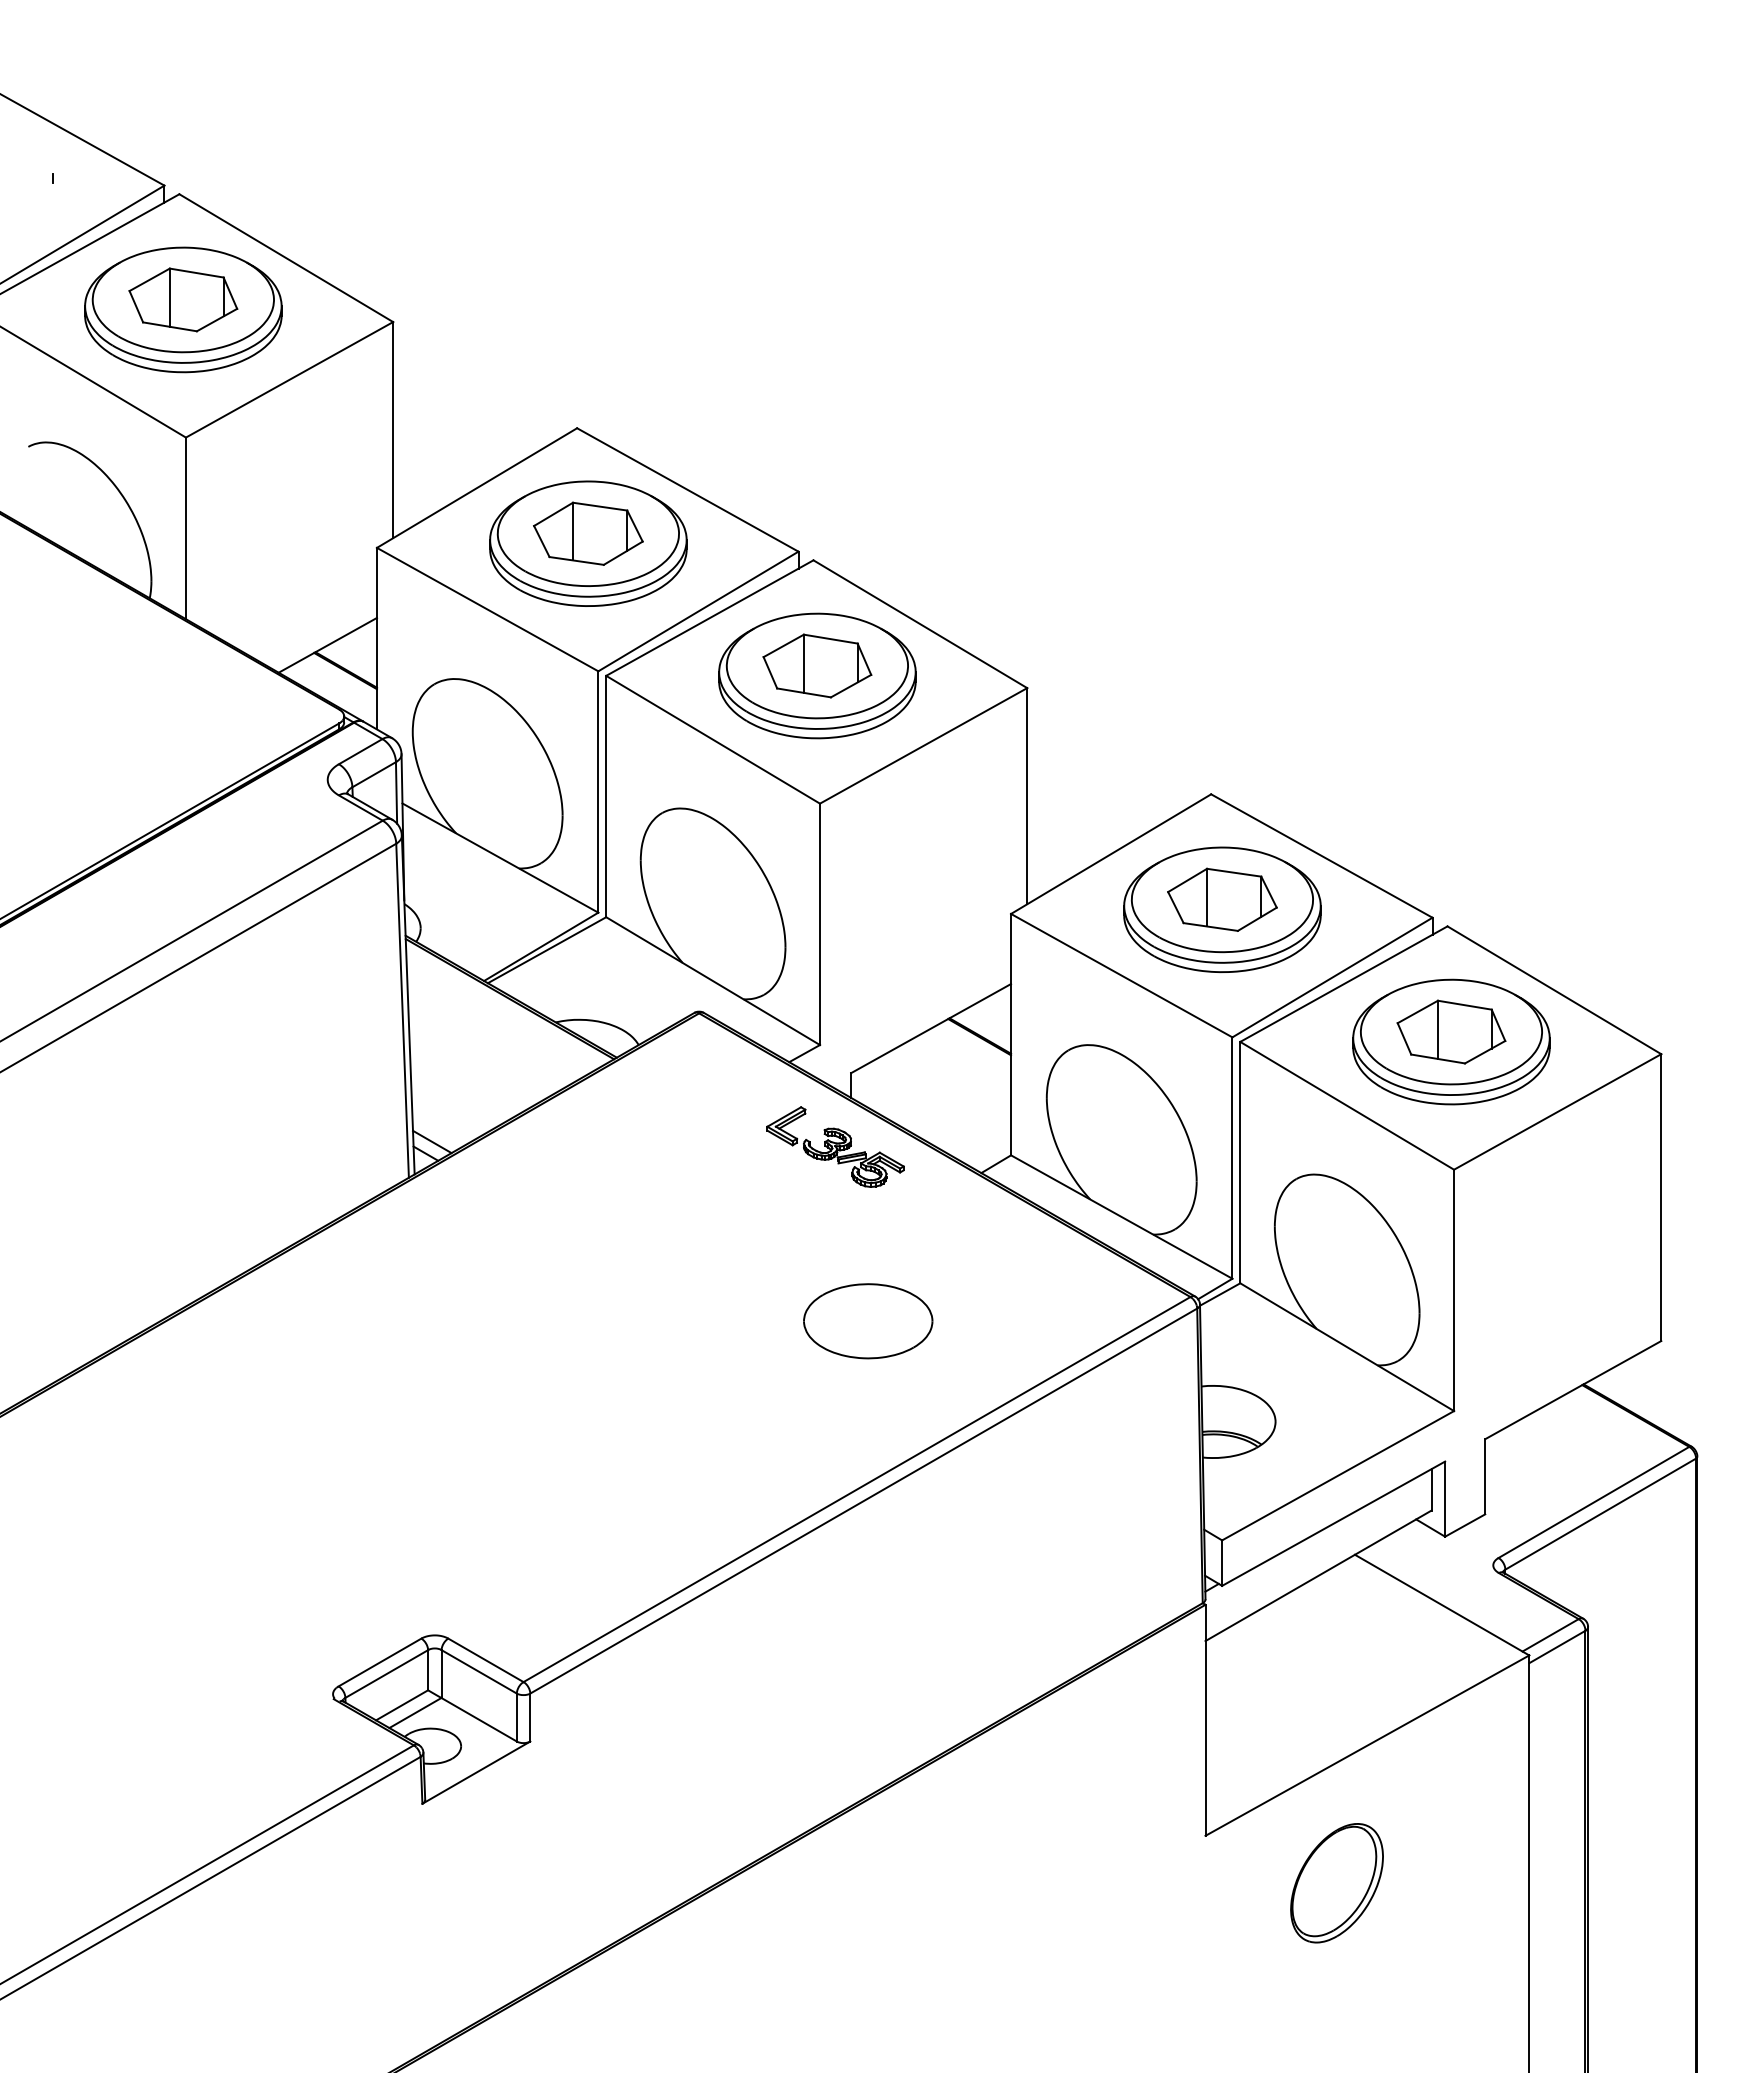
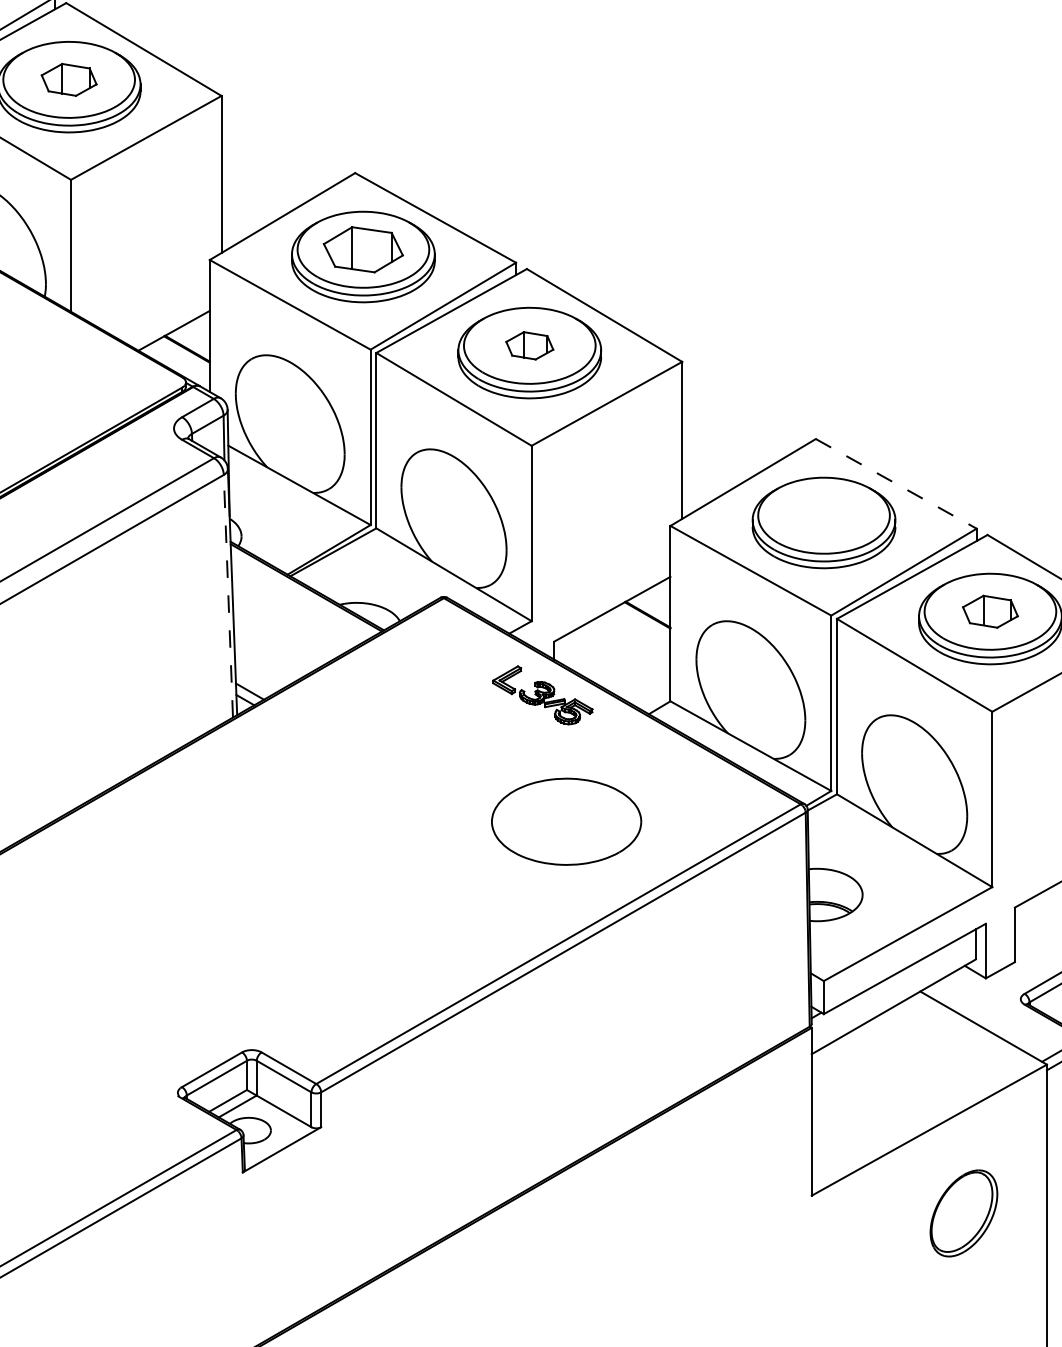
part: (183, 299) -> (69, 79), size x0.7
part: (817, 665) -> (529, 345), size x0.6
line: (1321, 856) -> (896, 484), solid -> dashed
part: (1222, 899) -> (824, 515), removed
line: (402, 1010) -> (228, 596), solid -> dashed
part: (1451, 1031) -> (990, 611), size x0.7
part: (868, 1321) -> (566, 822), size x1.6
part: (1336, 1883) -> (963, 1213), moved

